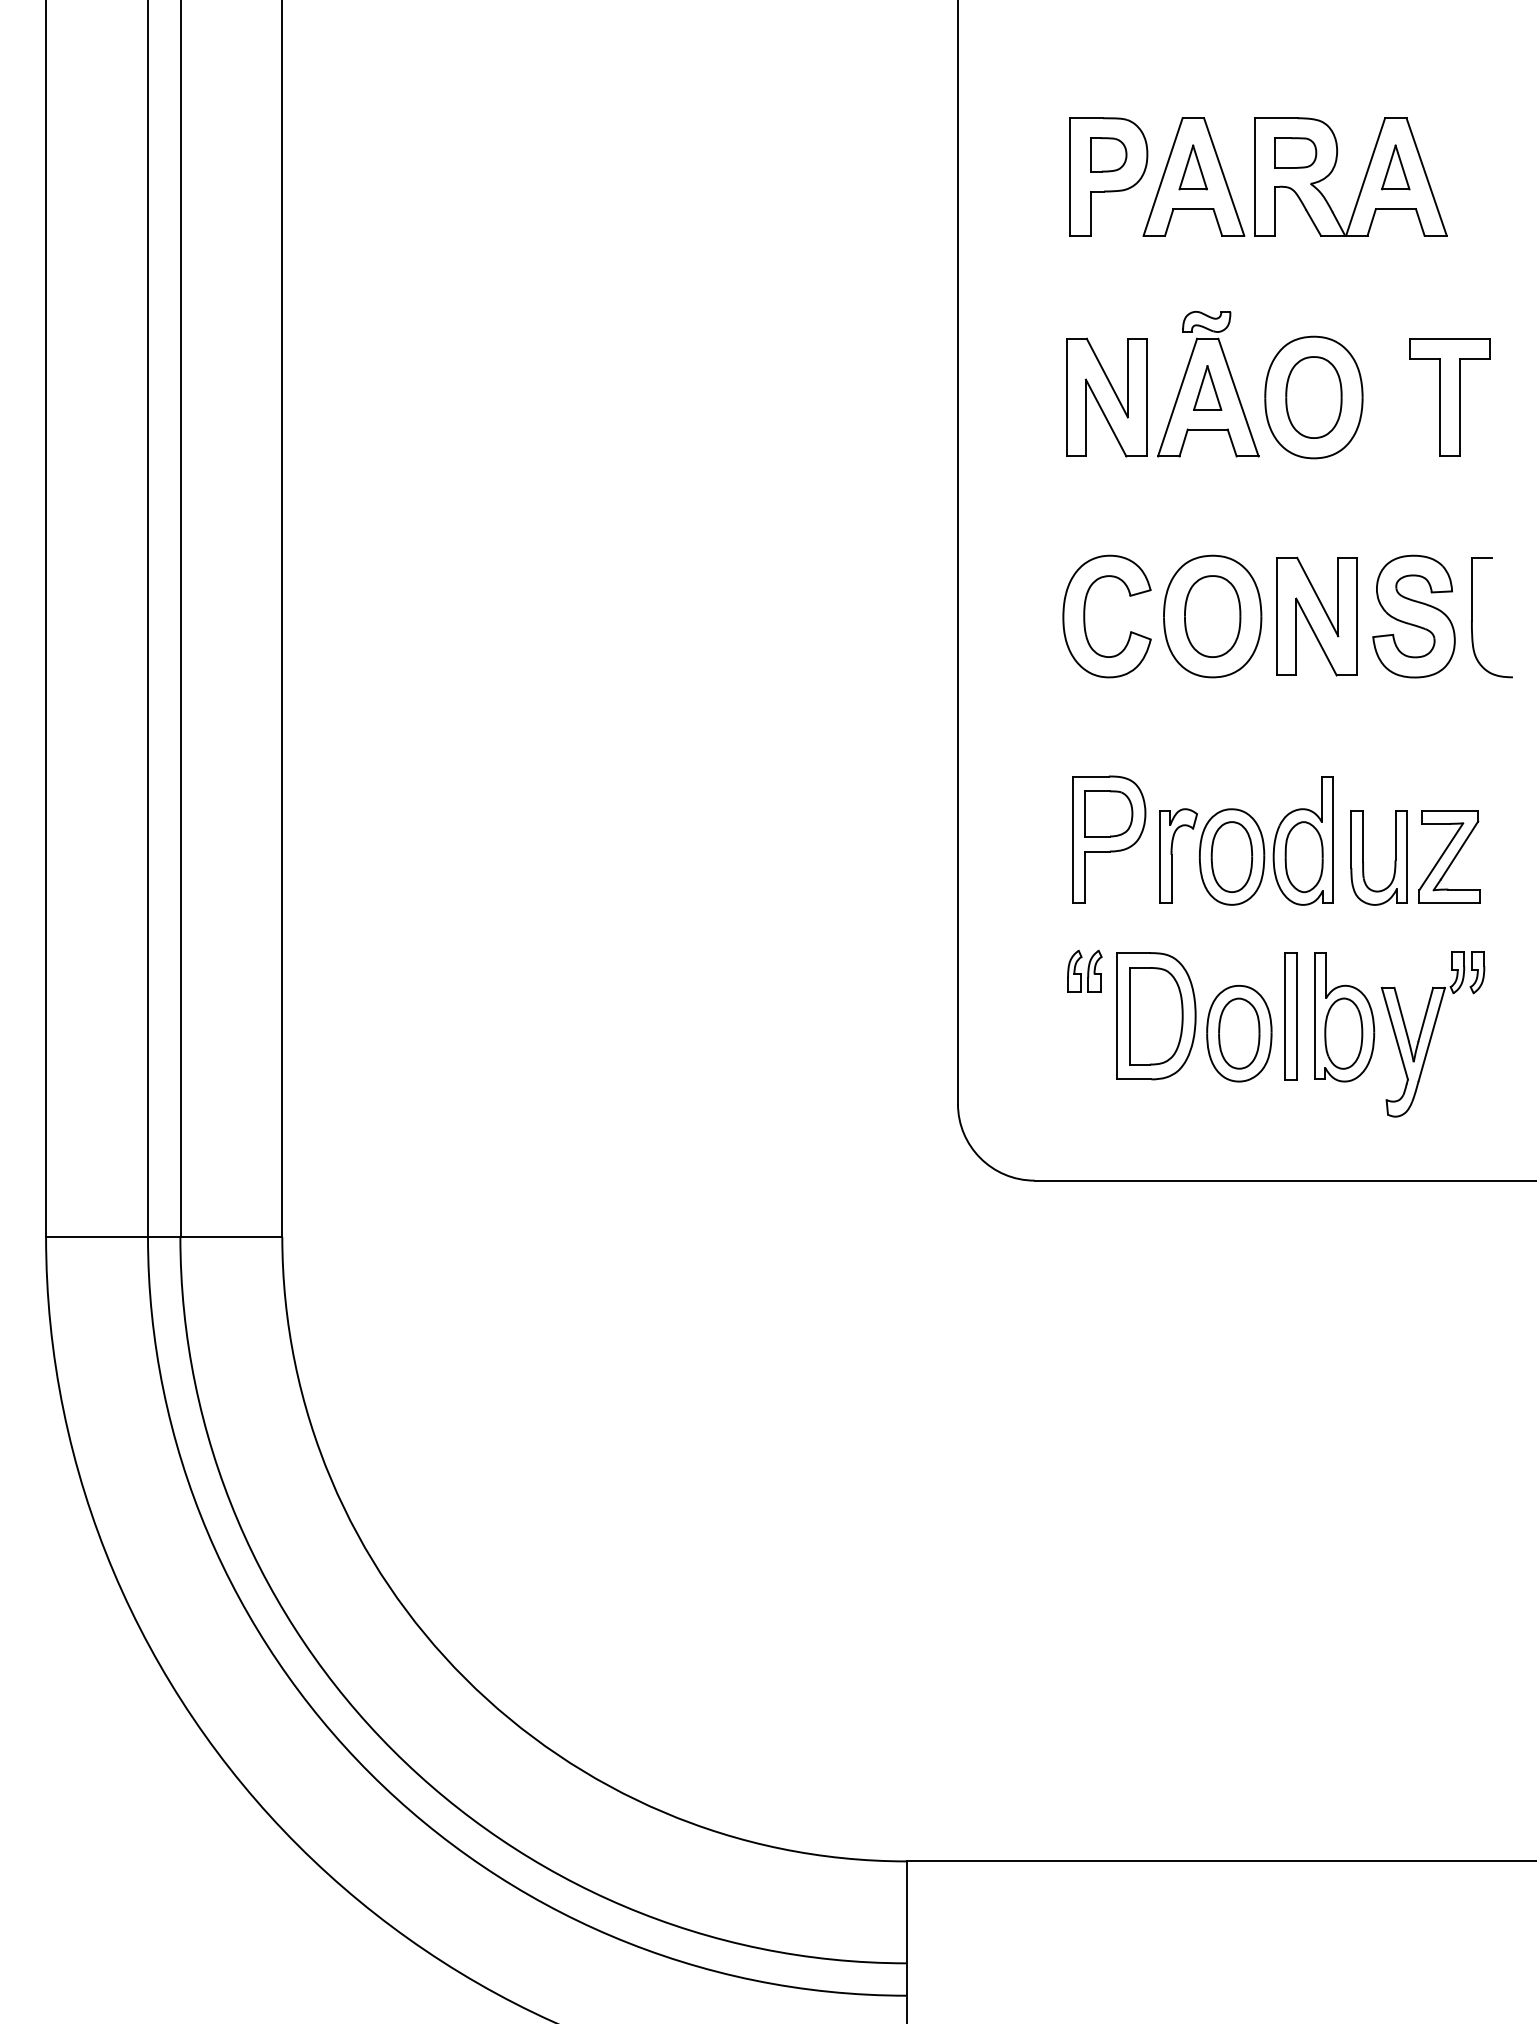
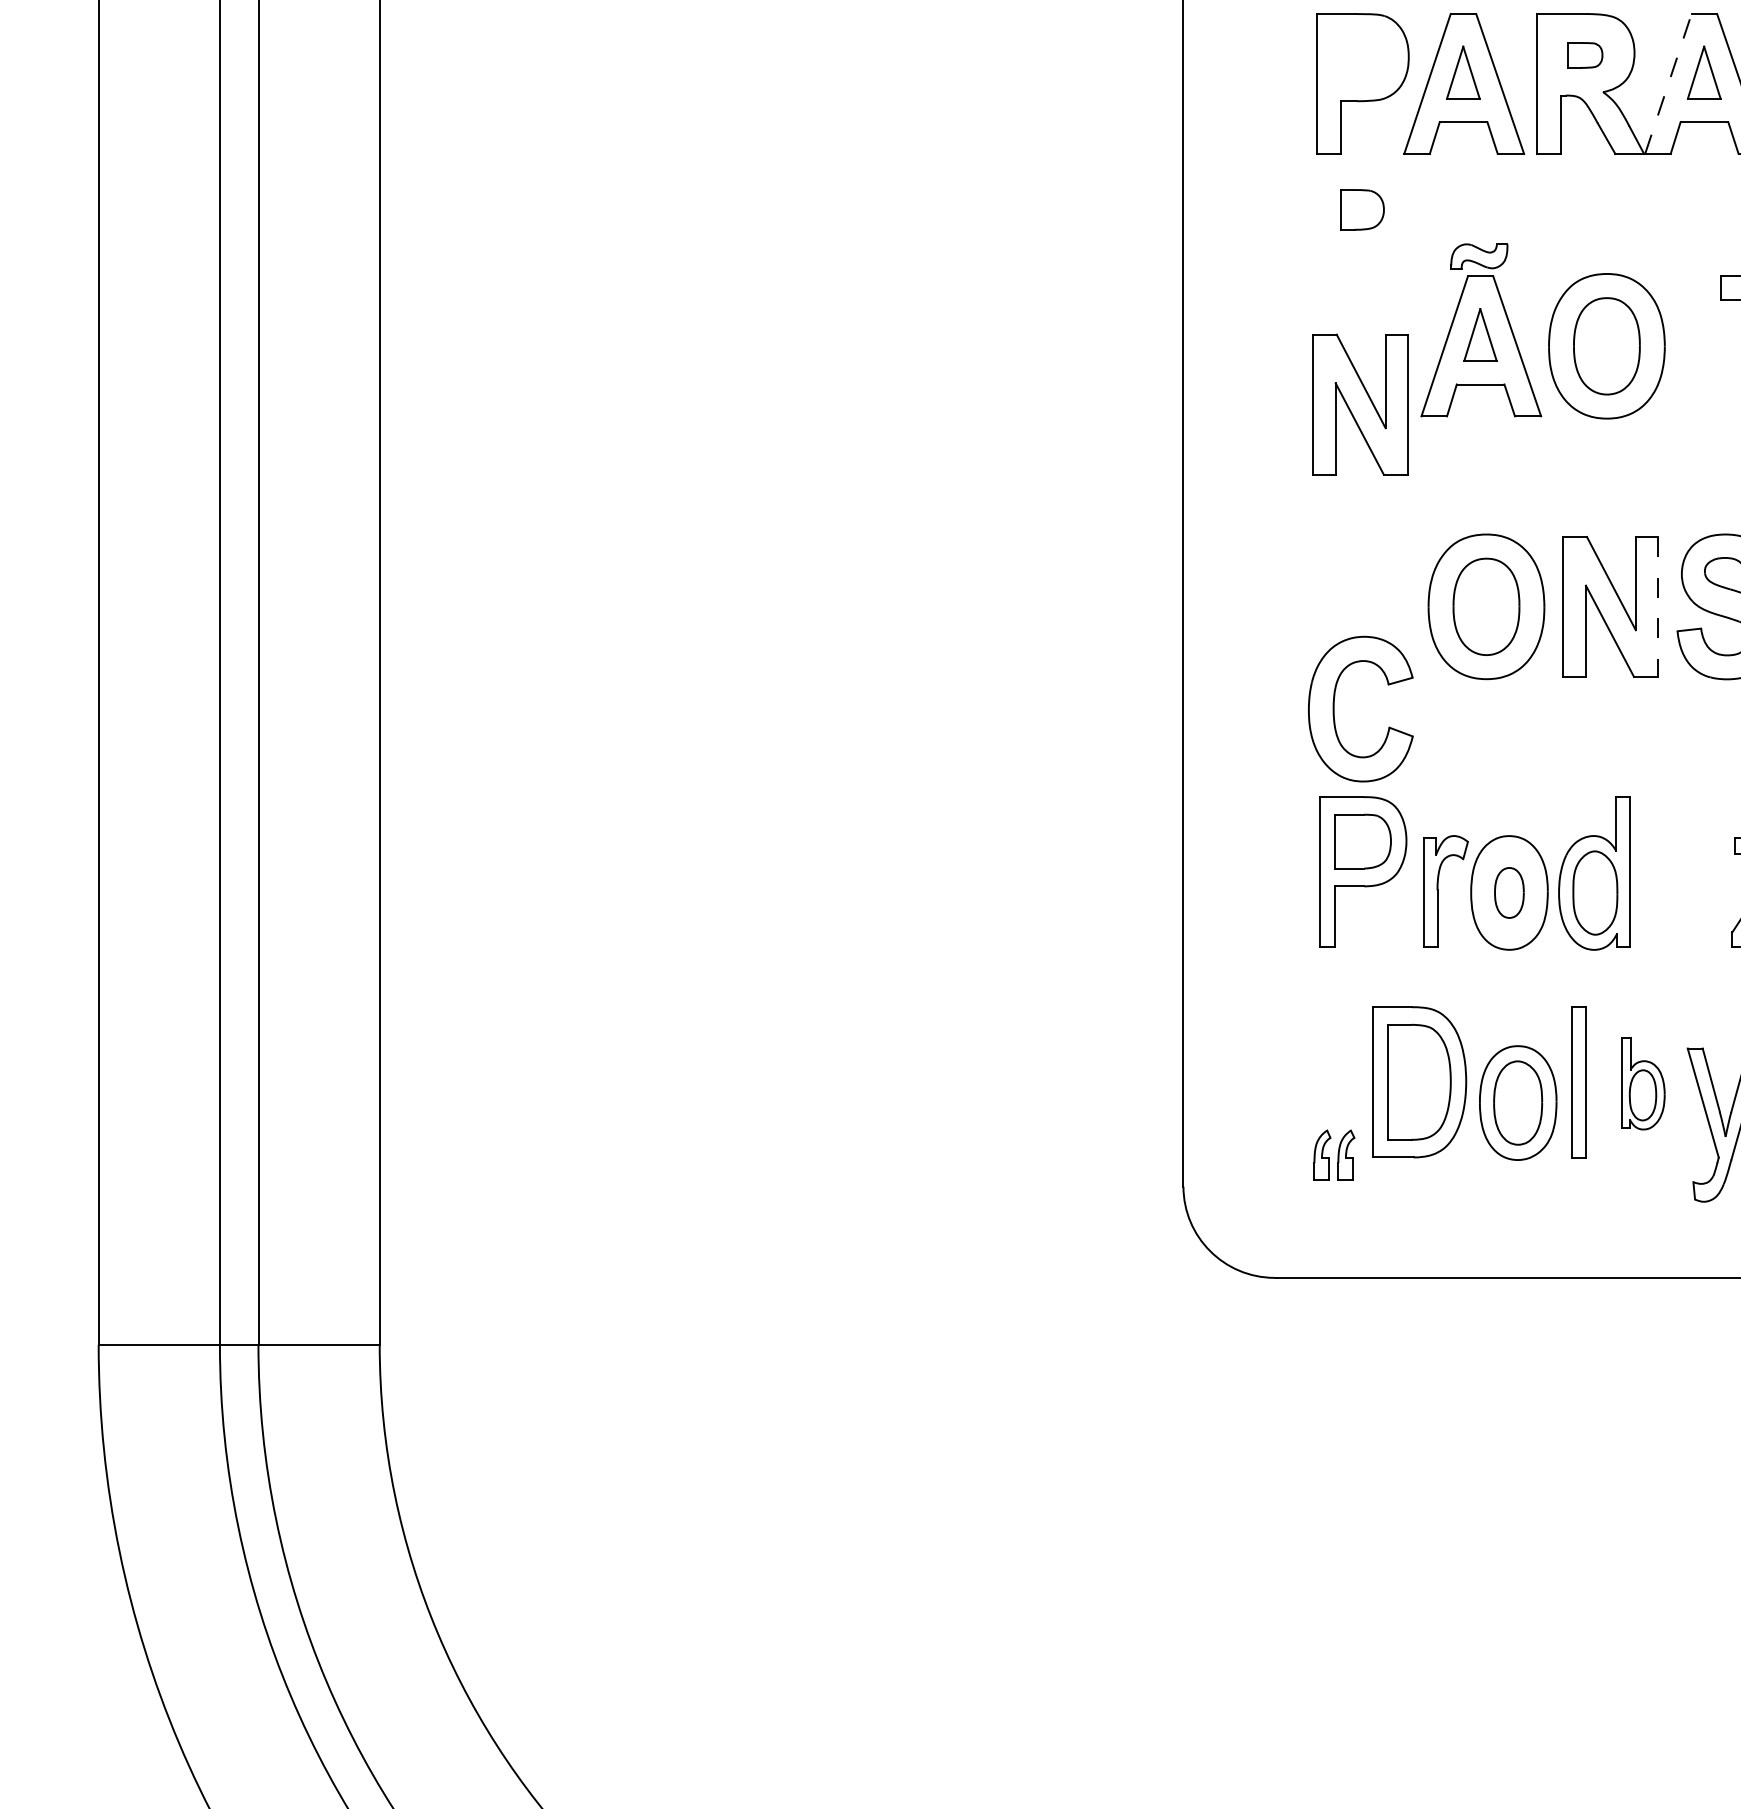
part: (1295, 152) -> (1584, 54), size x0.7
part: (1108, 154) -> (1362, 209), moved
line: (1365, 177) -> (1668, 84), solid -> dashed
part: (1106, 397) -> (1360, 404), moved
part: (1085, 616) -> (1335, 709), moved
line: (1356, 616) -> (1657, 606), solid -> dashed
part: (1231, 856) -> (1508, 892), size x0.6
part: (1363, 857) -> (1665, 893), removed
part: (1084, 970) -> (1333, 1153), moved
part: (1344, 1017) -> (1643, 1083), size x0.6

